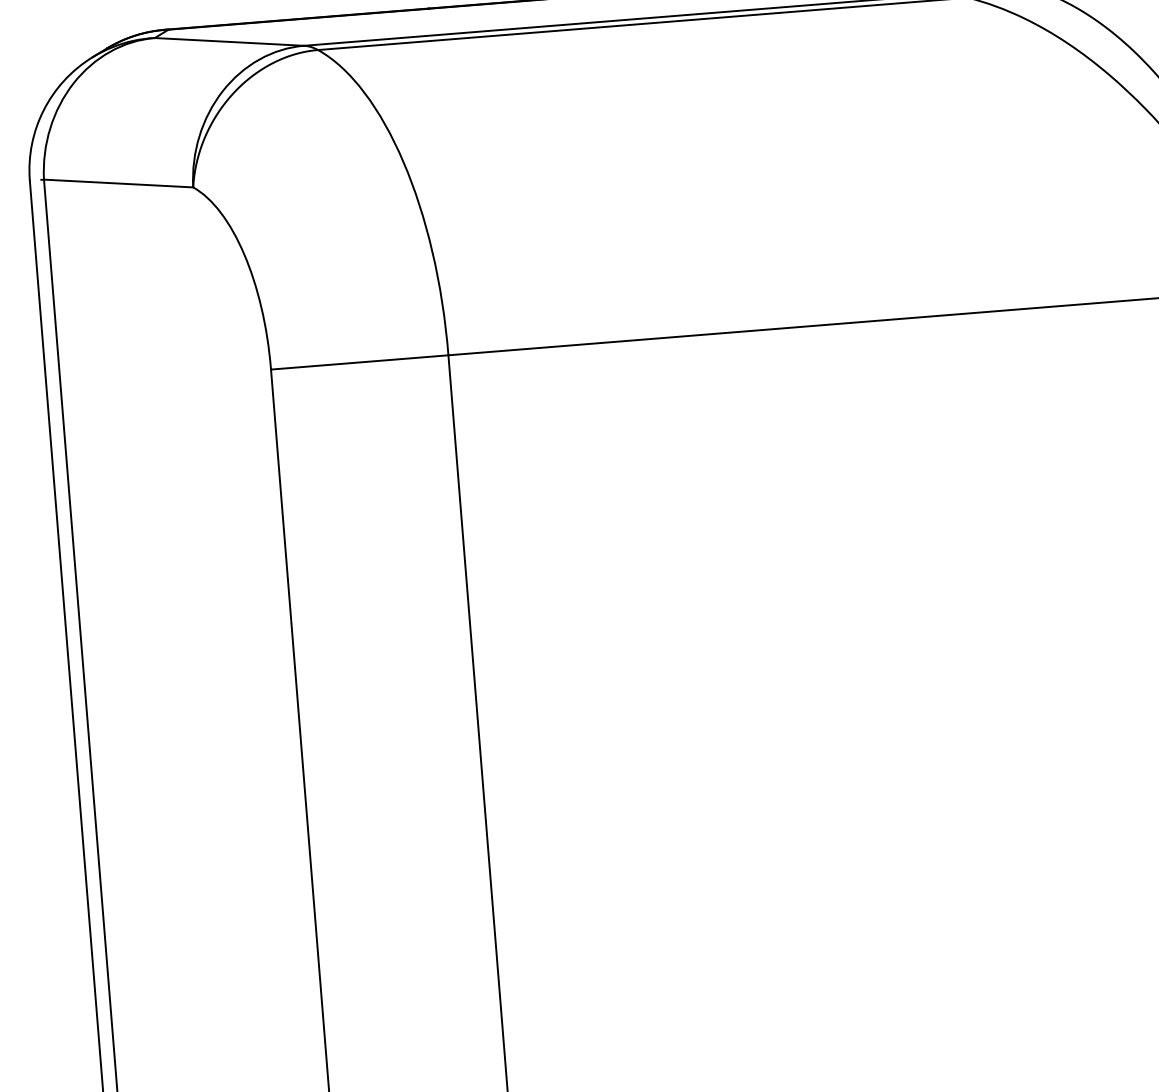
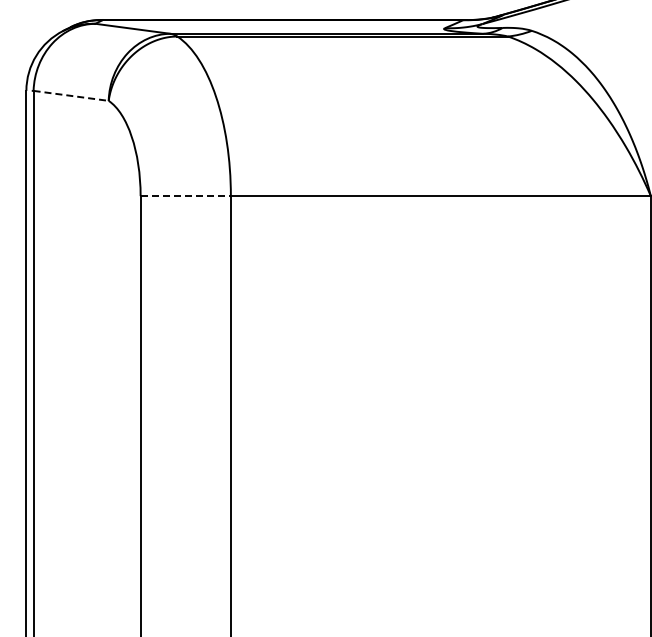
line: (119, 182) -> (71, 95), solid -> dashed
line: (361, 363) -> (186, 196), solid -> dashed

